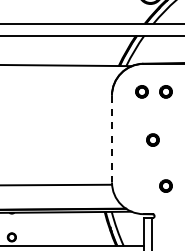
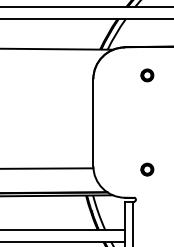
part: (141, 91) -> (122, 75), removed
line: (111, 139) -> (92, 123), dashed -> solid
part: (152, 139) -> (133, 123), removed

